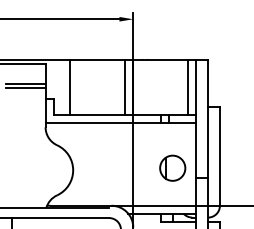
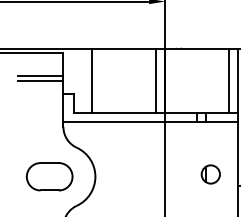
part: (172, 168) -> (210, 174), size x0.62
part: (33, 169) -> (49, 175), added

